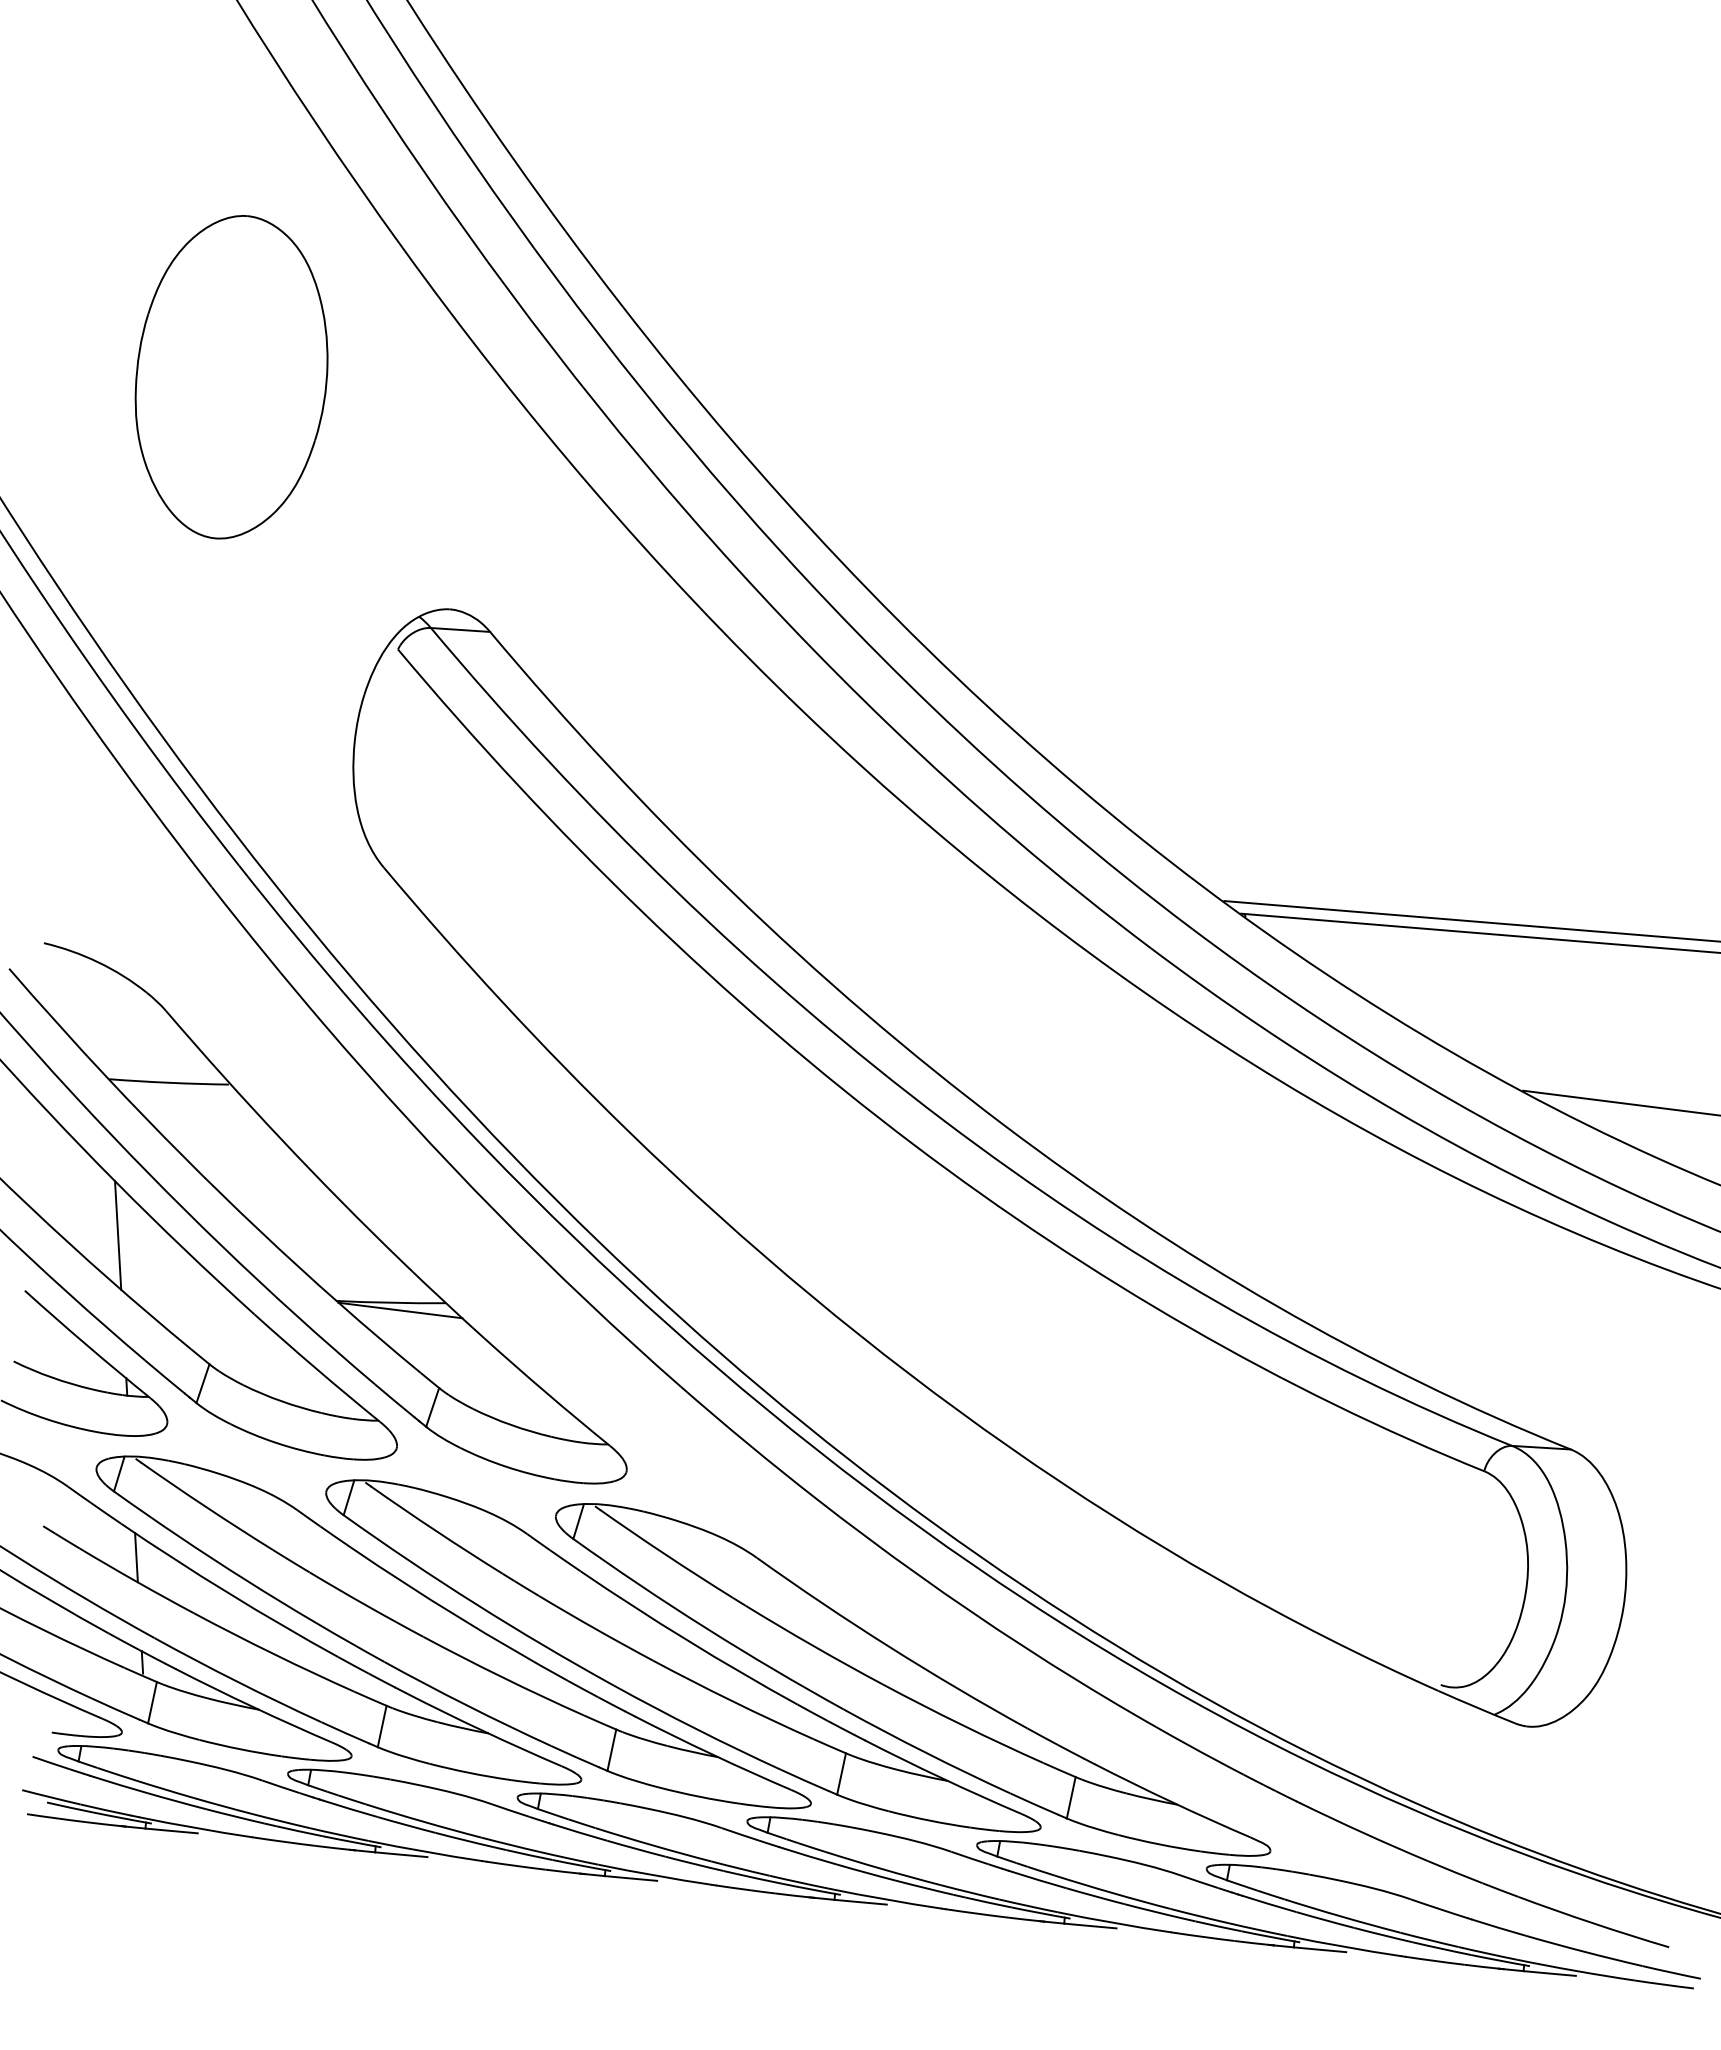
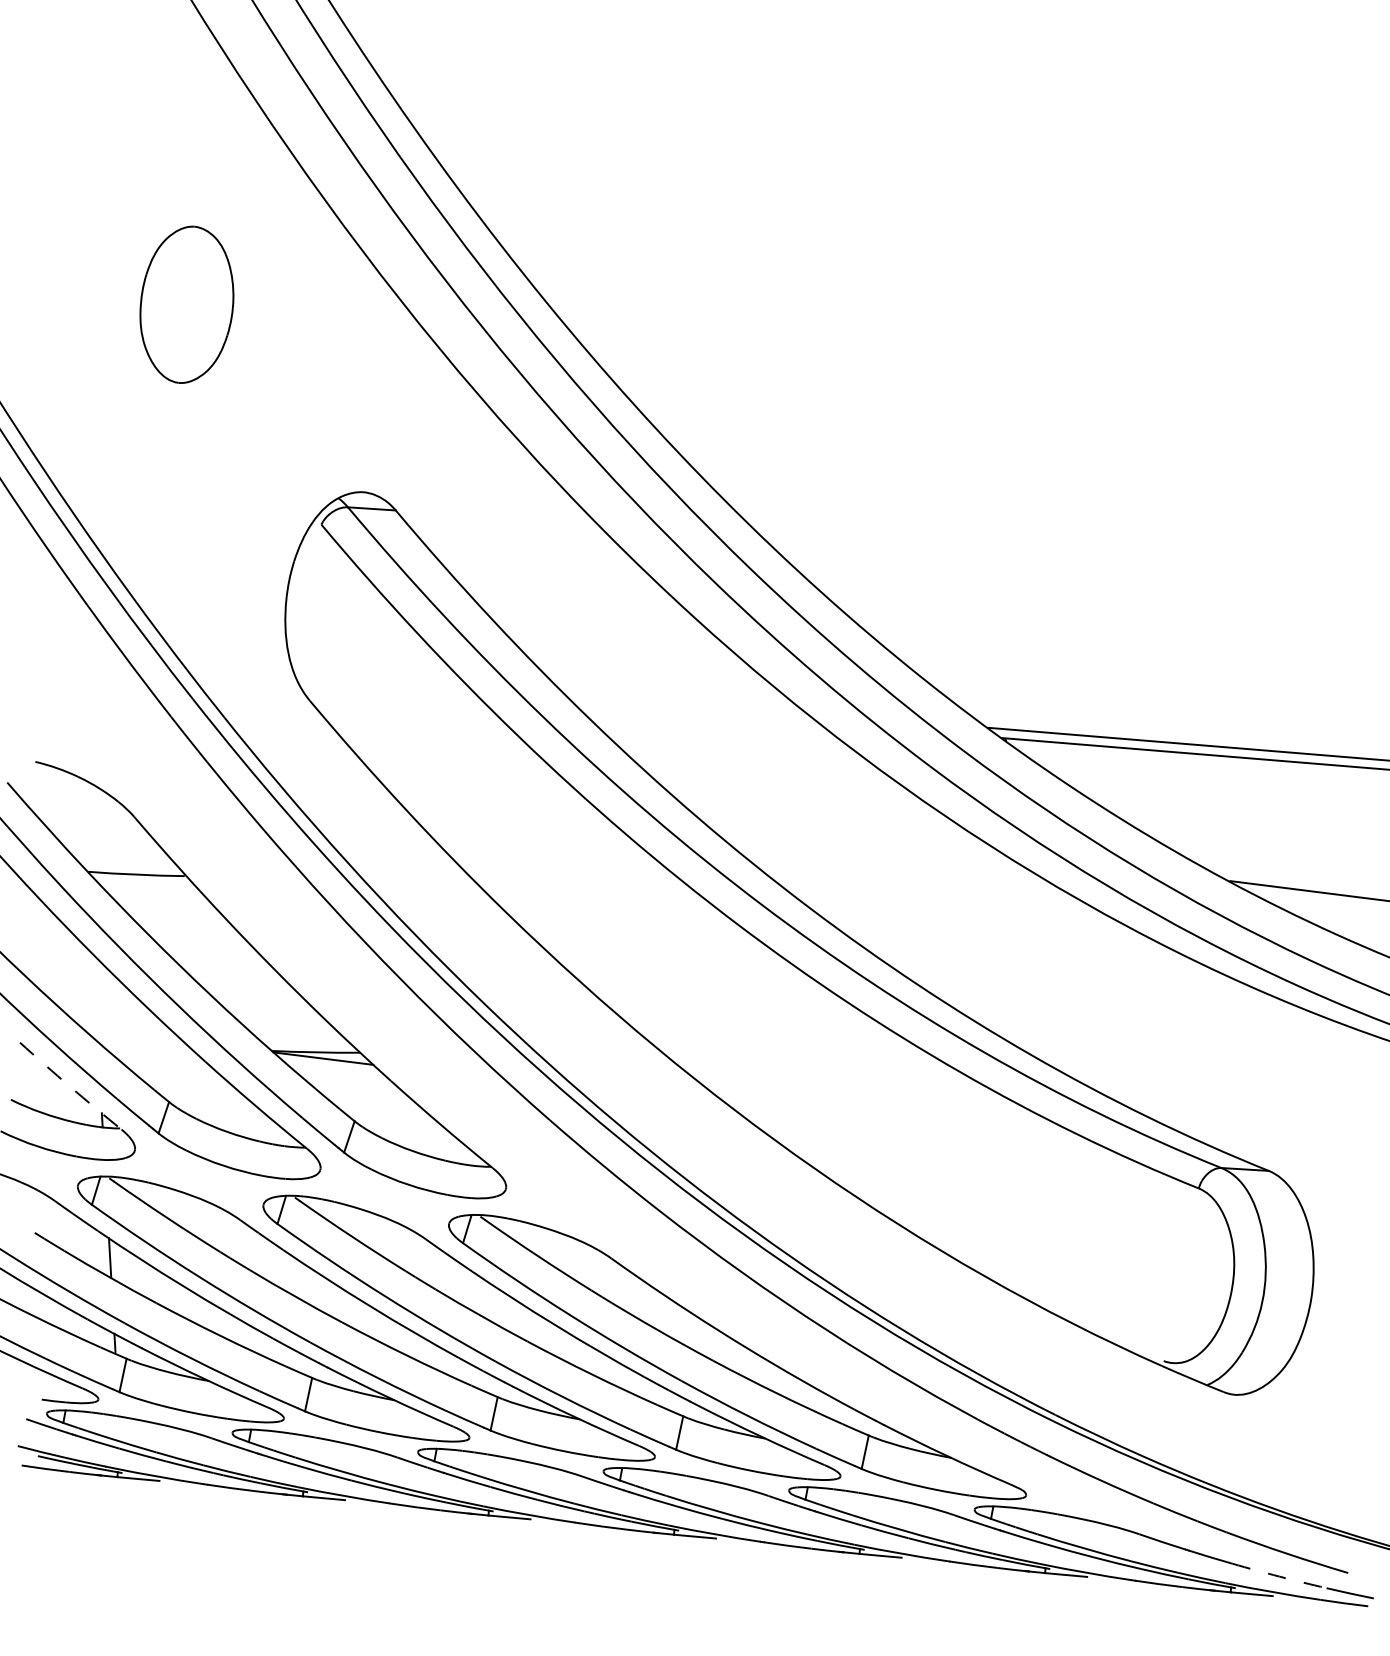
part: (231, 377) -> (186, 304), size x0.6
line: (118, 1235) -> (95, 998), removed
arc: (87, 1345) -> (70, 1086), solid -> dashed
arc: (1584, 1951) -> (1279, 1576), solid -> dashed

